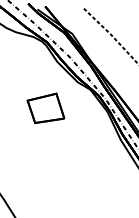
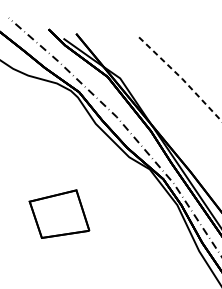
part: (45, 107) -> (58, 212), moved

